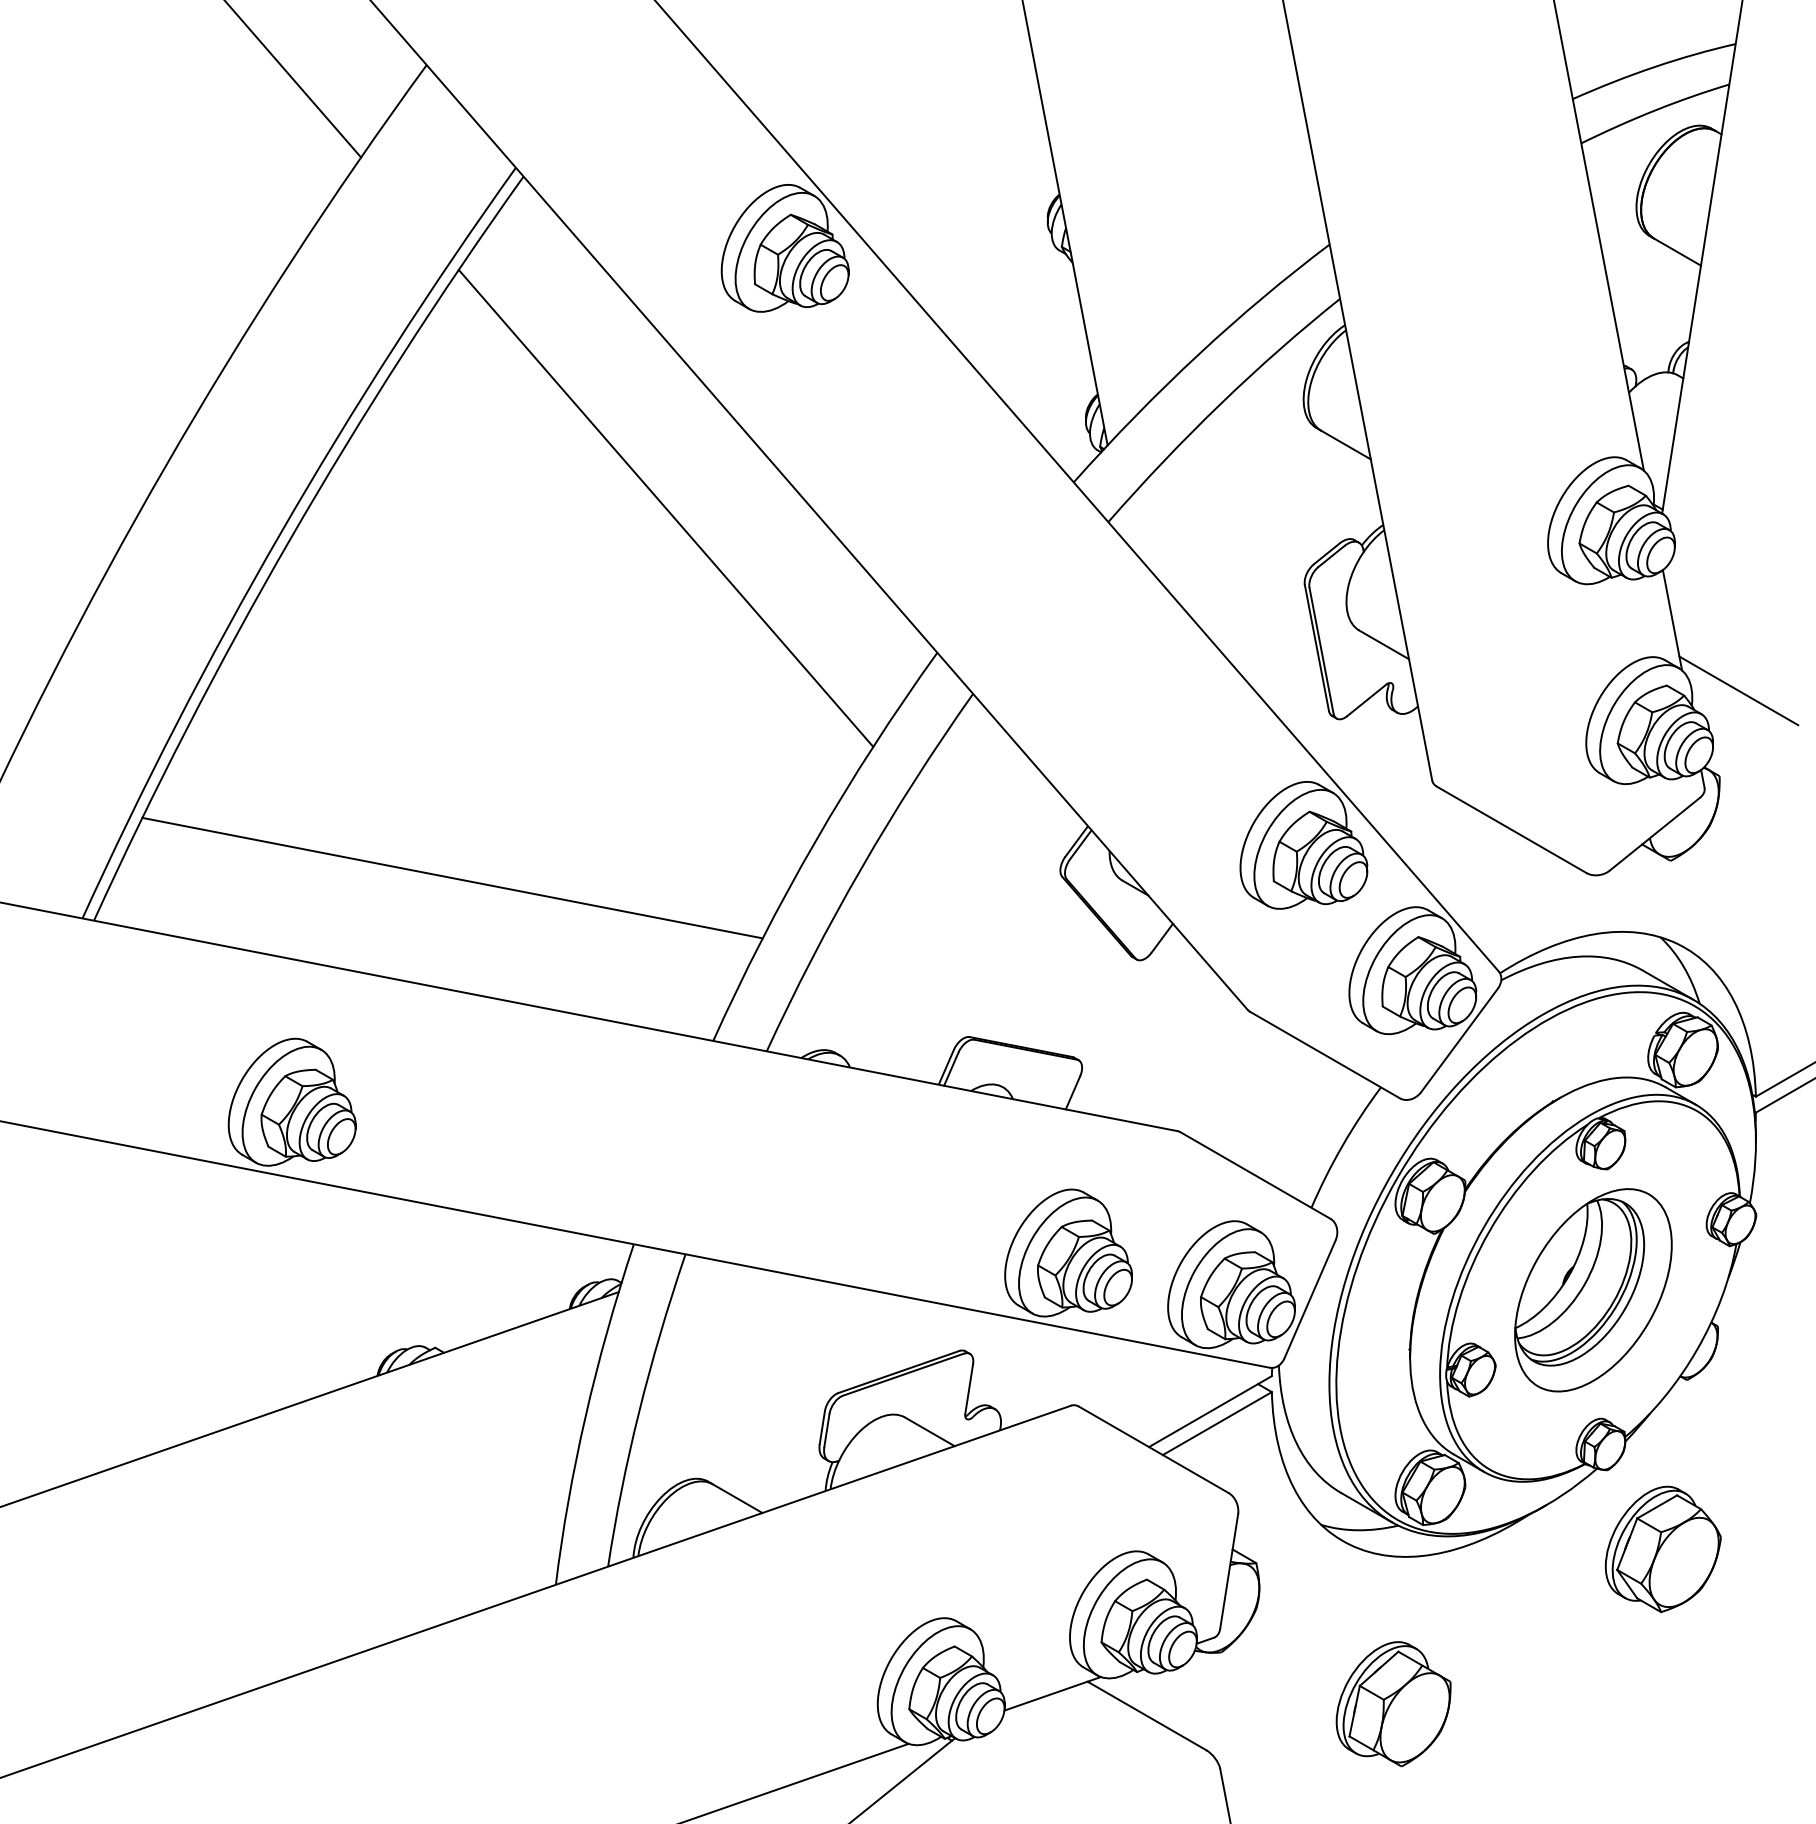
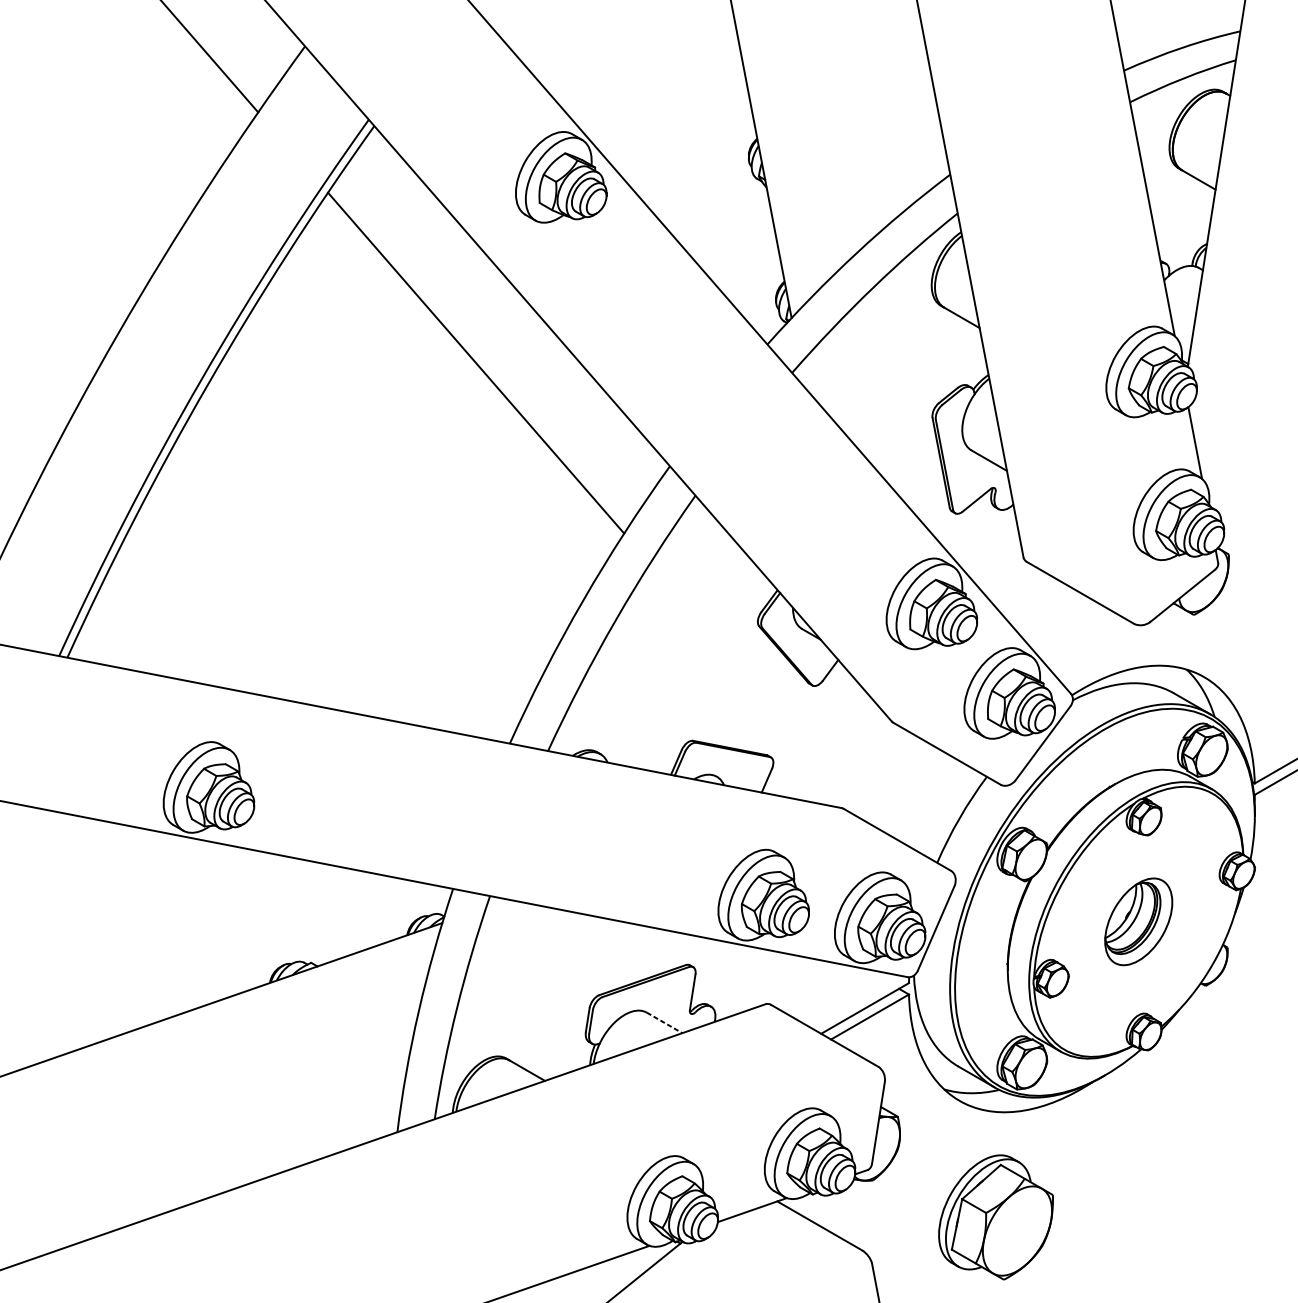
line: (1738, 690) -> (1242, 493), removed
line: (452, 877) -> (323, 626), removed
part: (1593, 1290) -> (1138, 921), size x0.6
line: (929, 1431) -> (664, 1022), solid -> dashed
part: (1662, 1549) -> (1188, 1106), removed
part: (1393, 1704) -> (995, 1217), size x1.4

